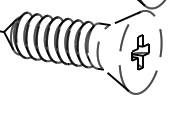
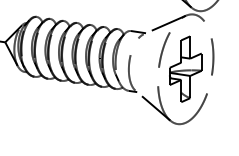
part: (140, 51) -> (185, 68), size x1.43

